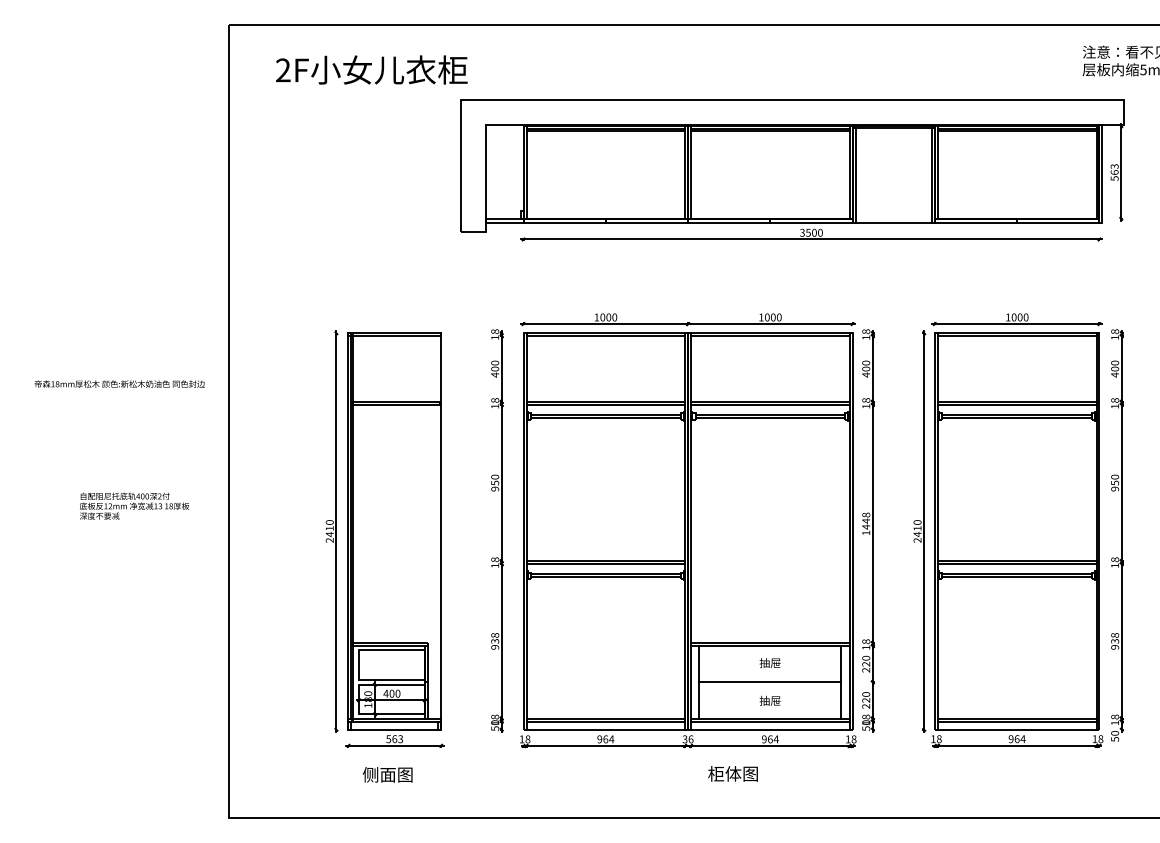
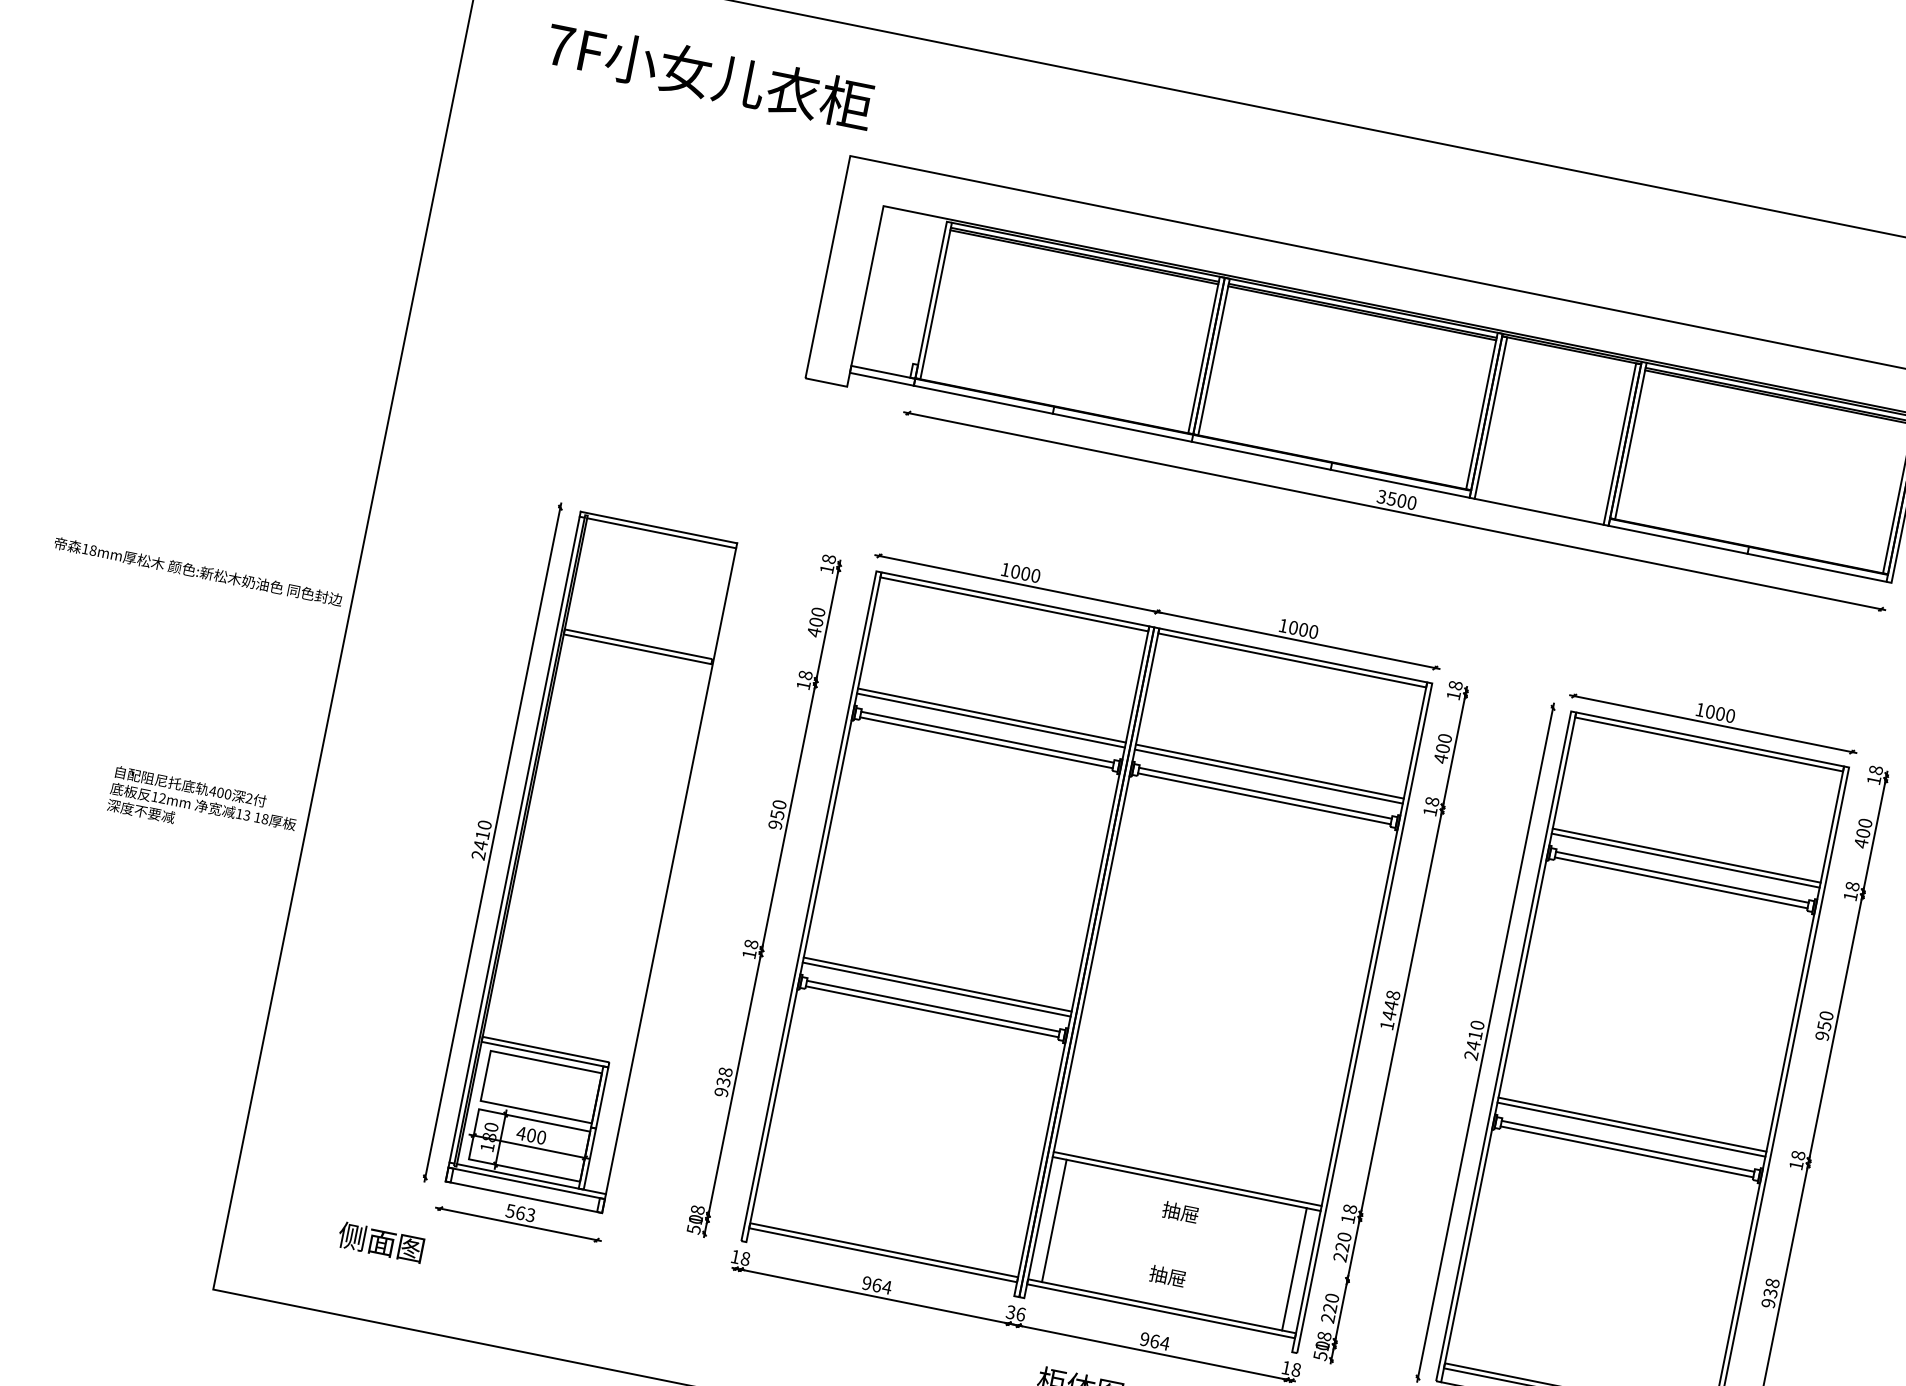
text: (283, 70) -> (560, 45), 2F -> 7F
text: (119, 383) -> (198, 570), moved
text: (134, 505) -> (203, 805), moved
line: (770, 682) -> (1174, 1245), removed
line: (605, 729) -> (879, 1268), removed
line: (770, 729) -> (1158, 1324), removed
text: (387, 774) -> (380, 1241), moved

